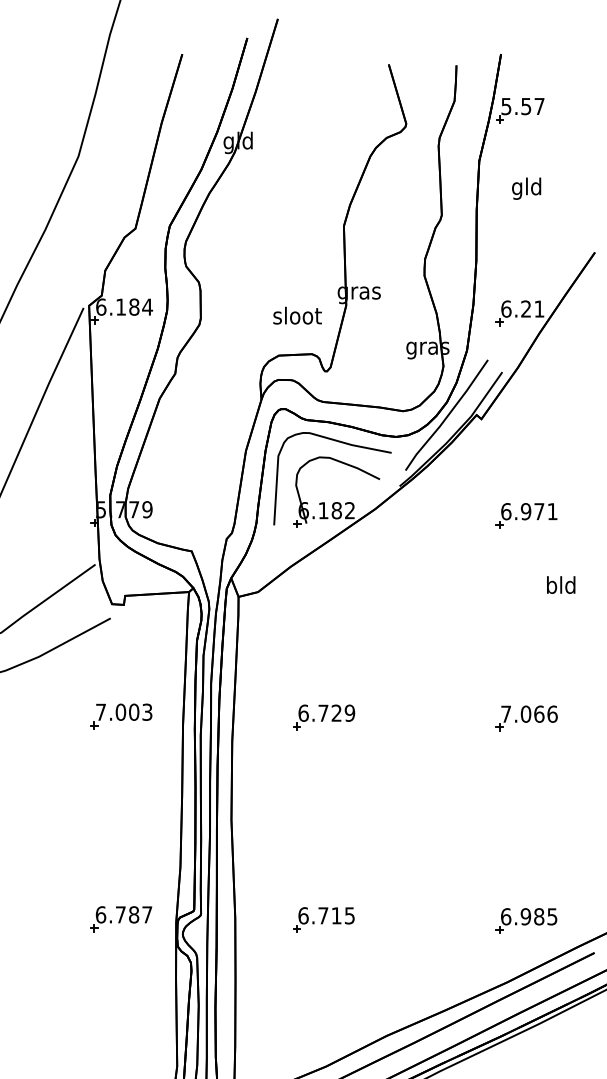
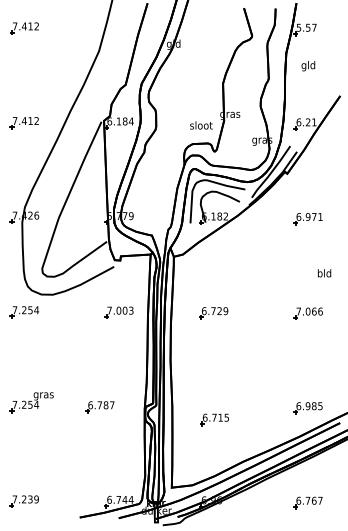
text: (561, 585) -> (324, 273), moved
part: (120, 919) -> (99, 407), moved
part: (323, 919) -> (214, 419), moved

